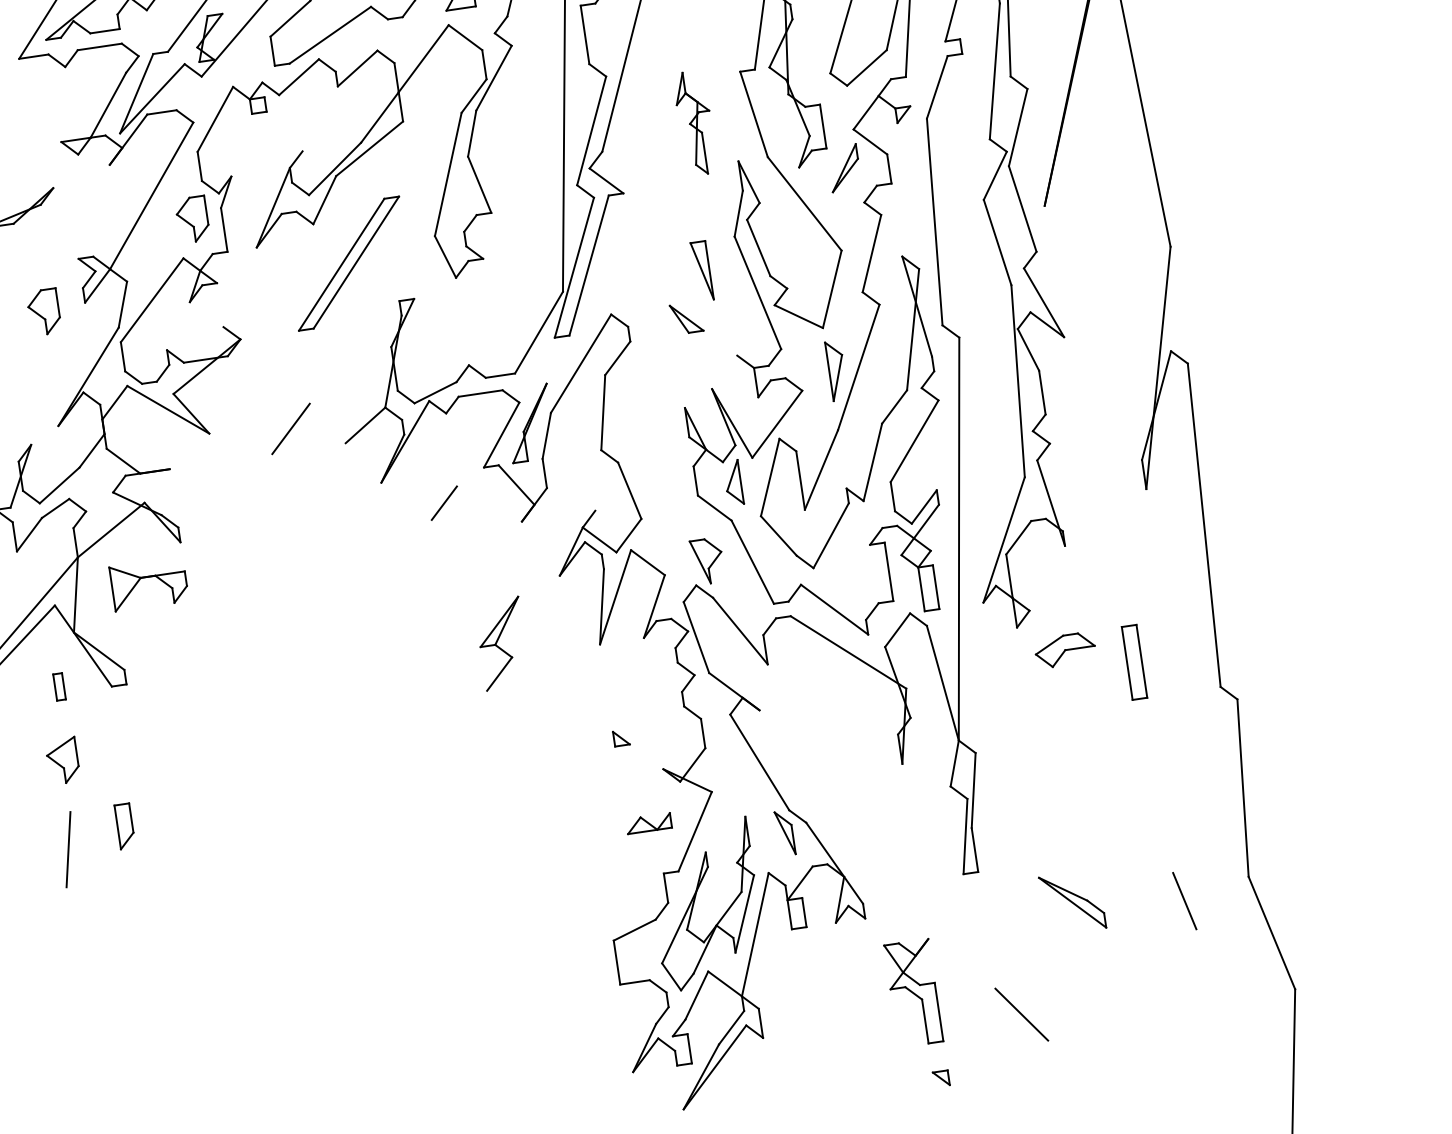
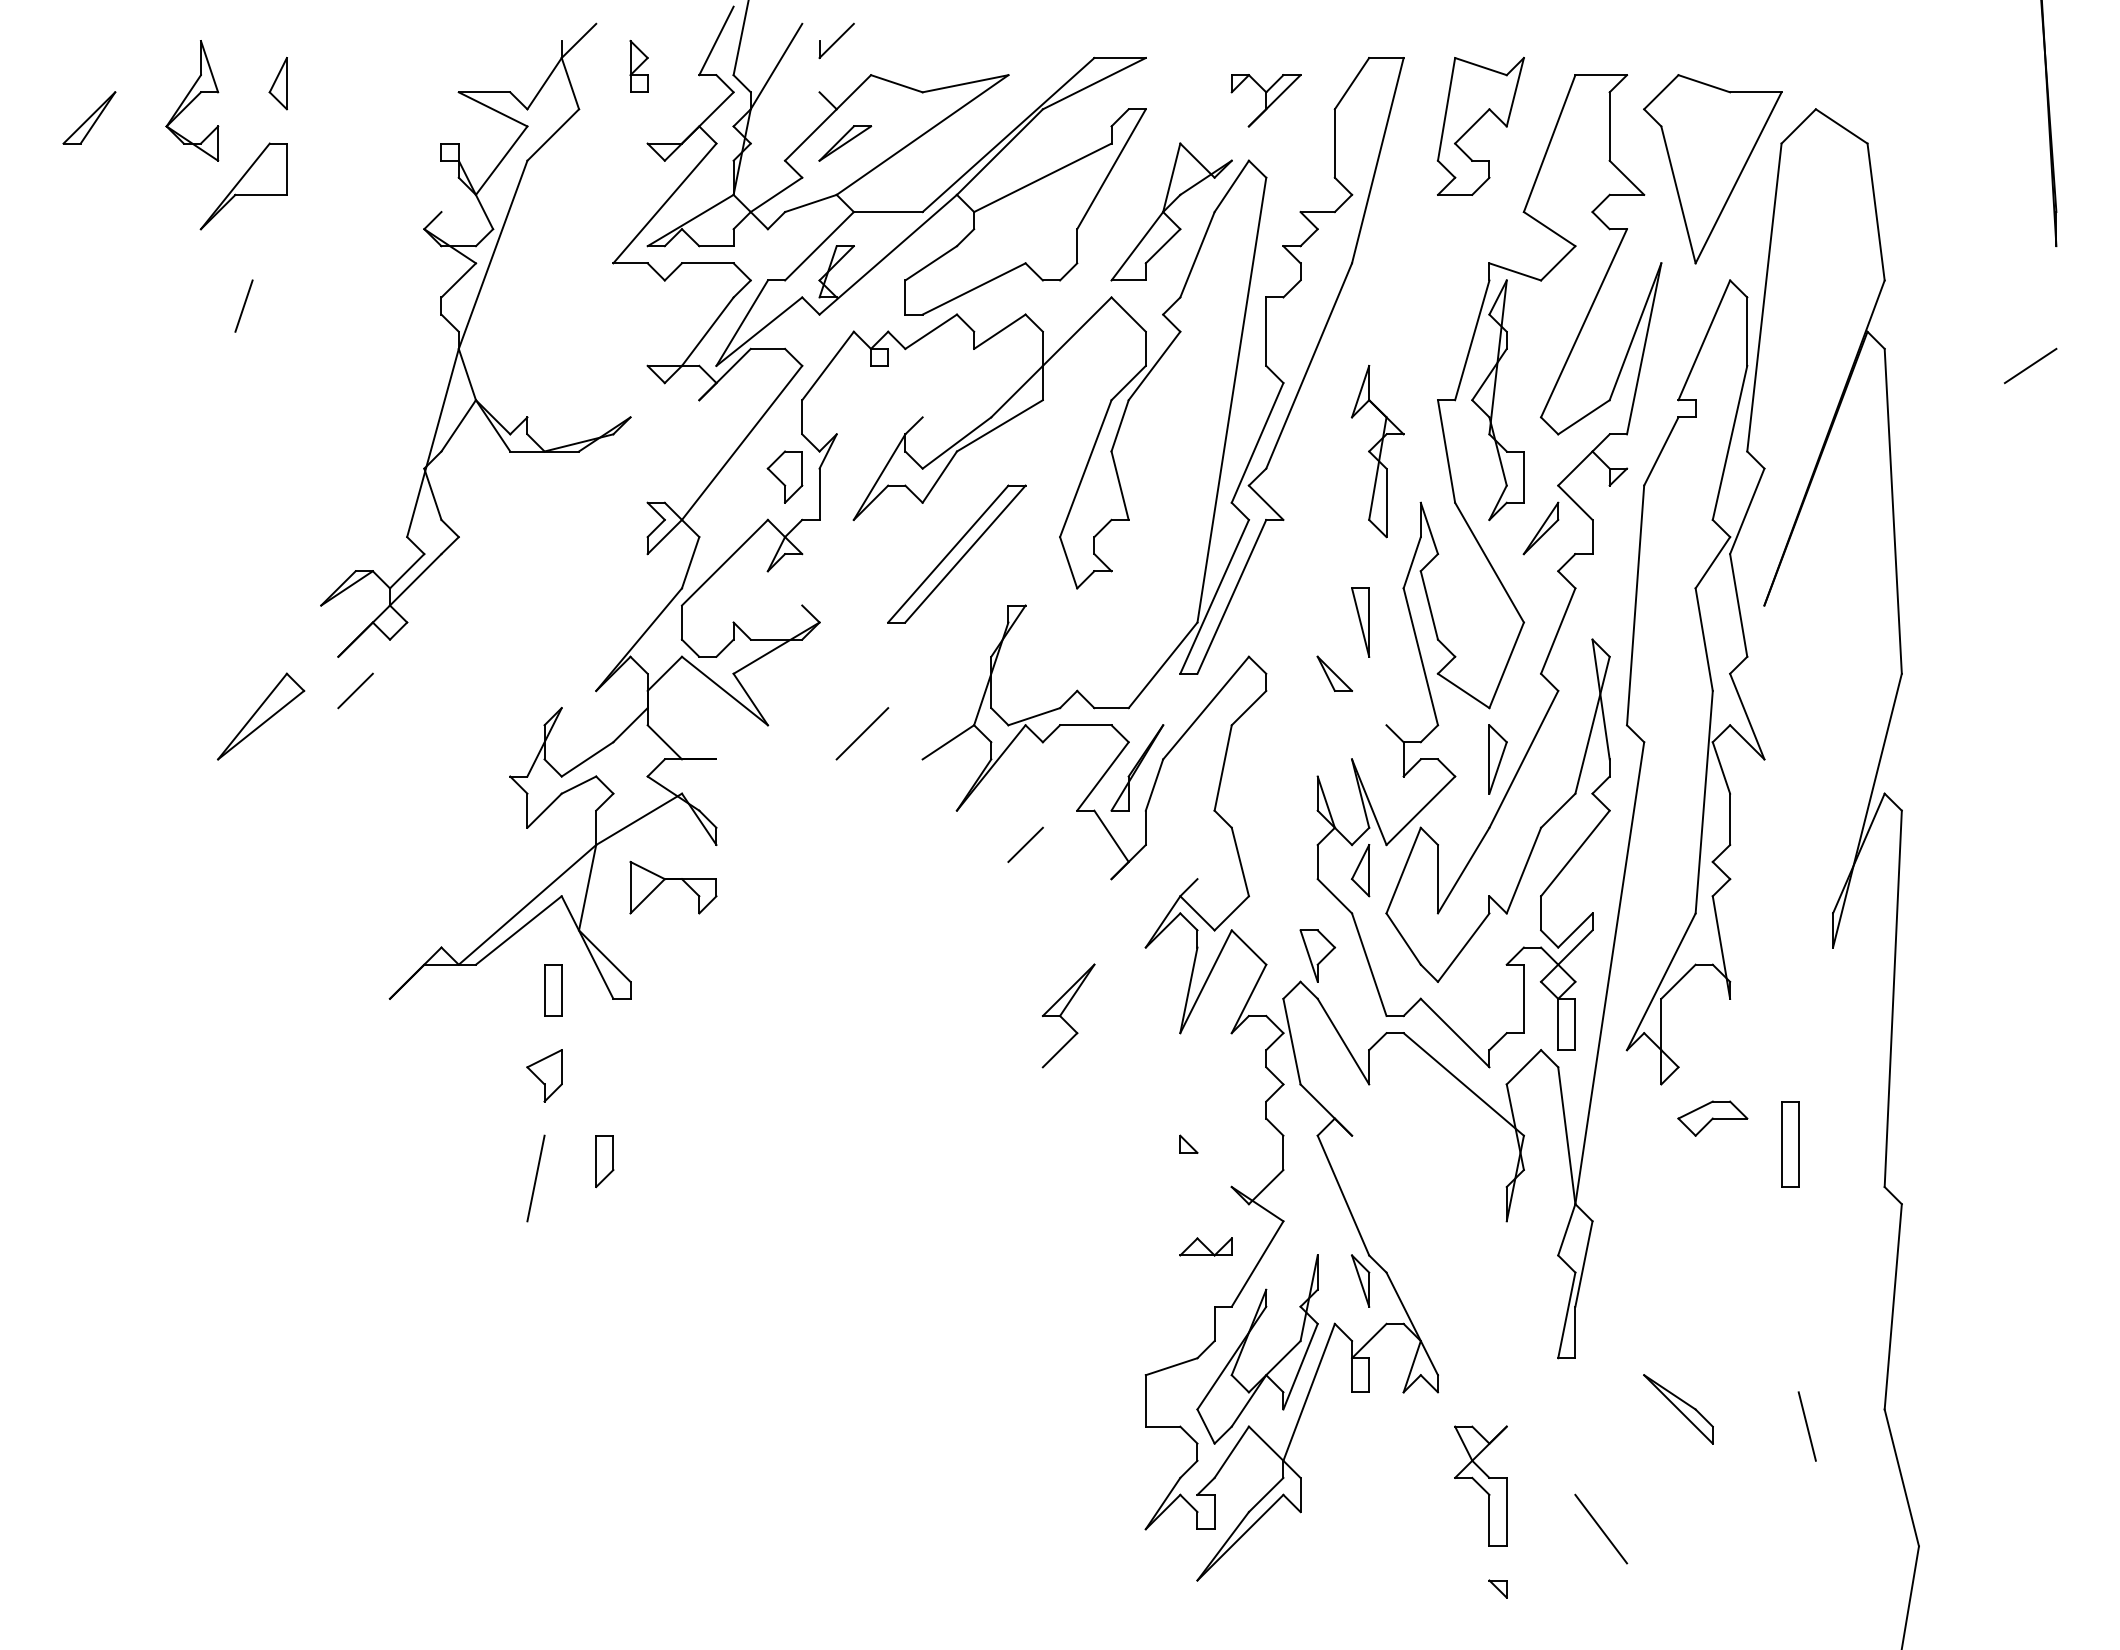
part: (695, 123) -> (1377, 451), size x1.43
part: (43, 311) -> (598, 557), removed
part: (59, 686) -> (553, 990), size x1.67

